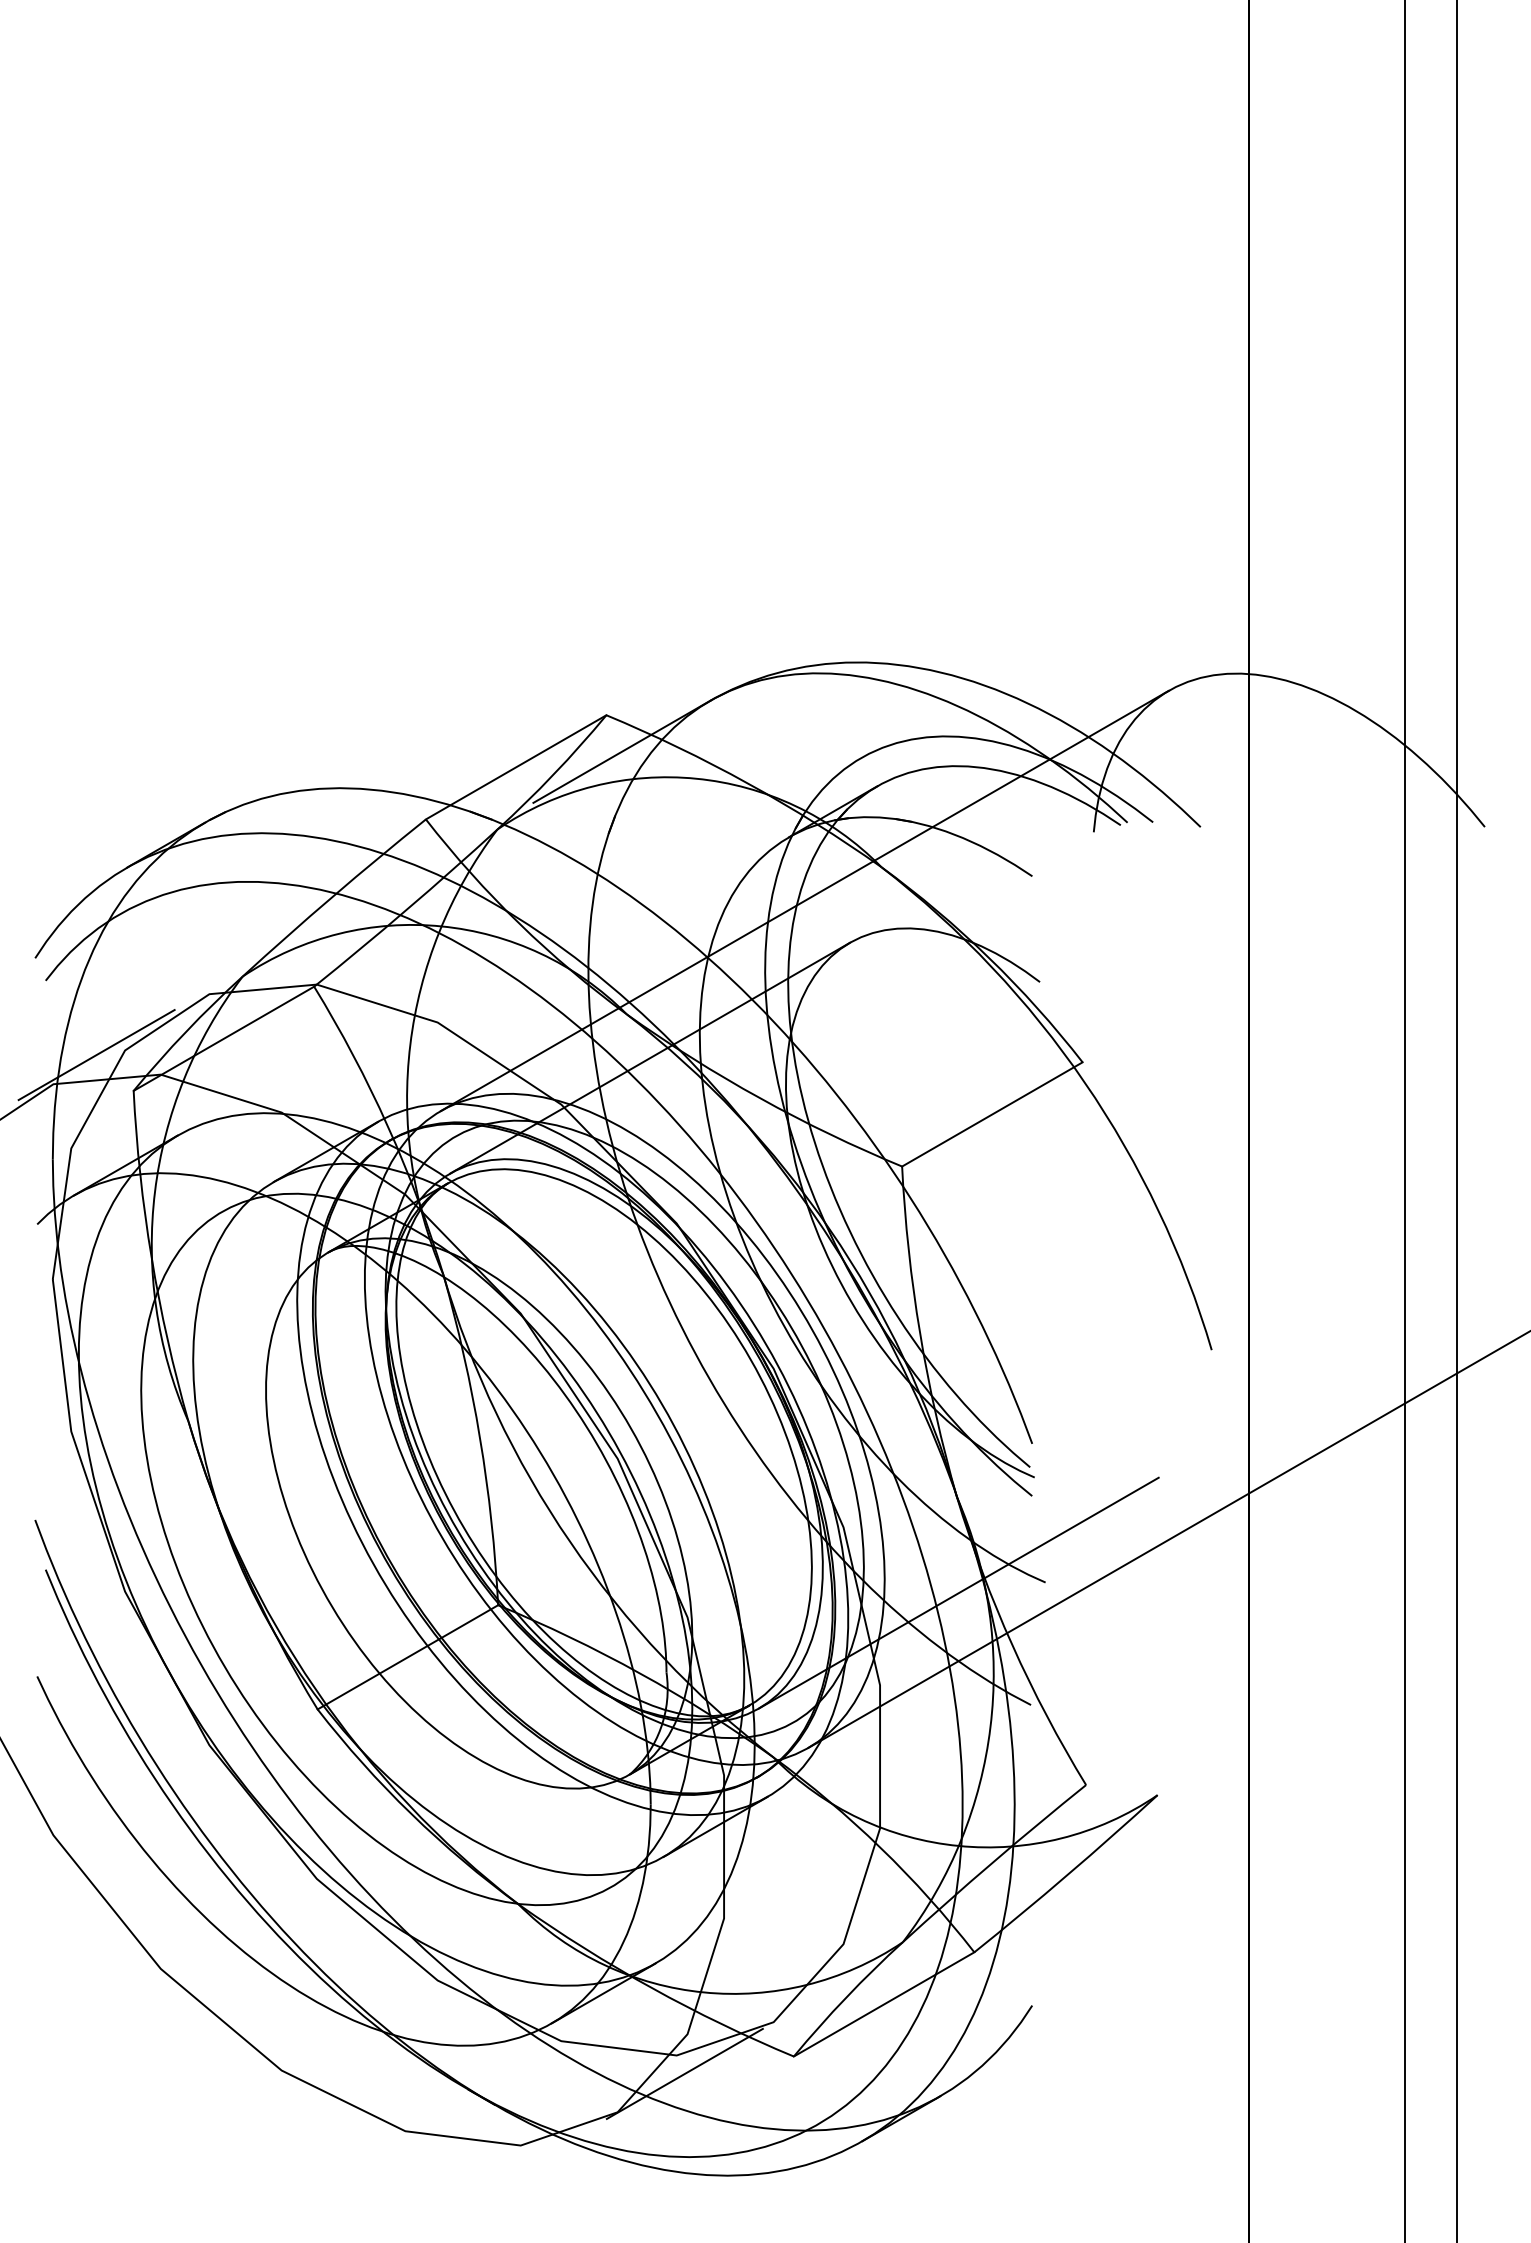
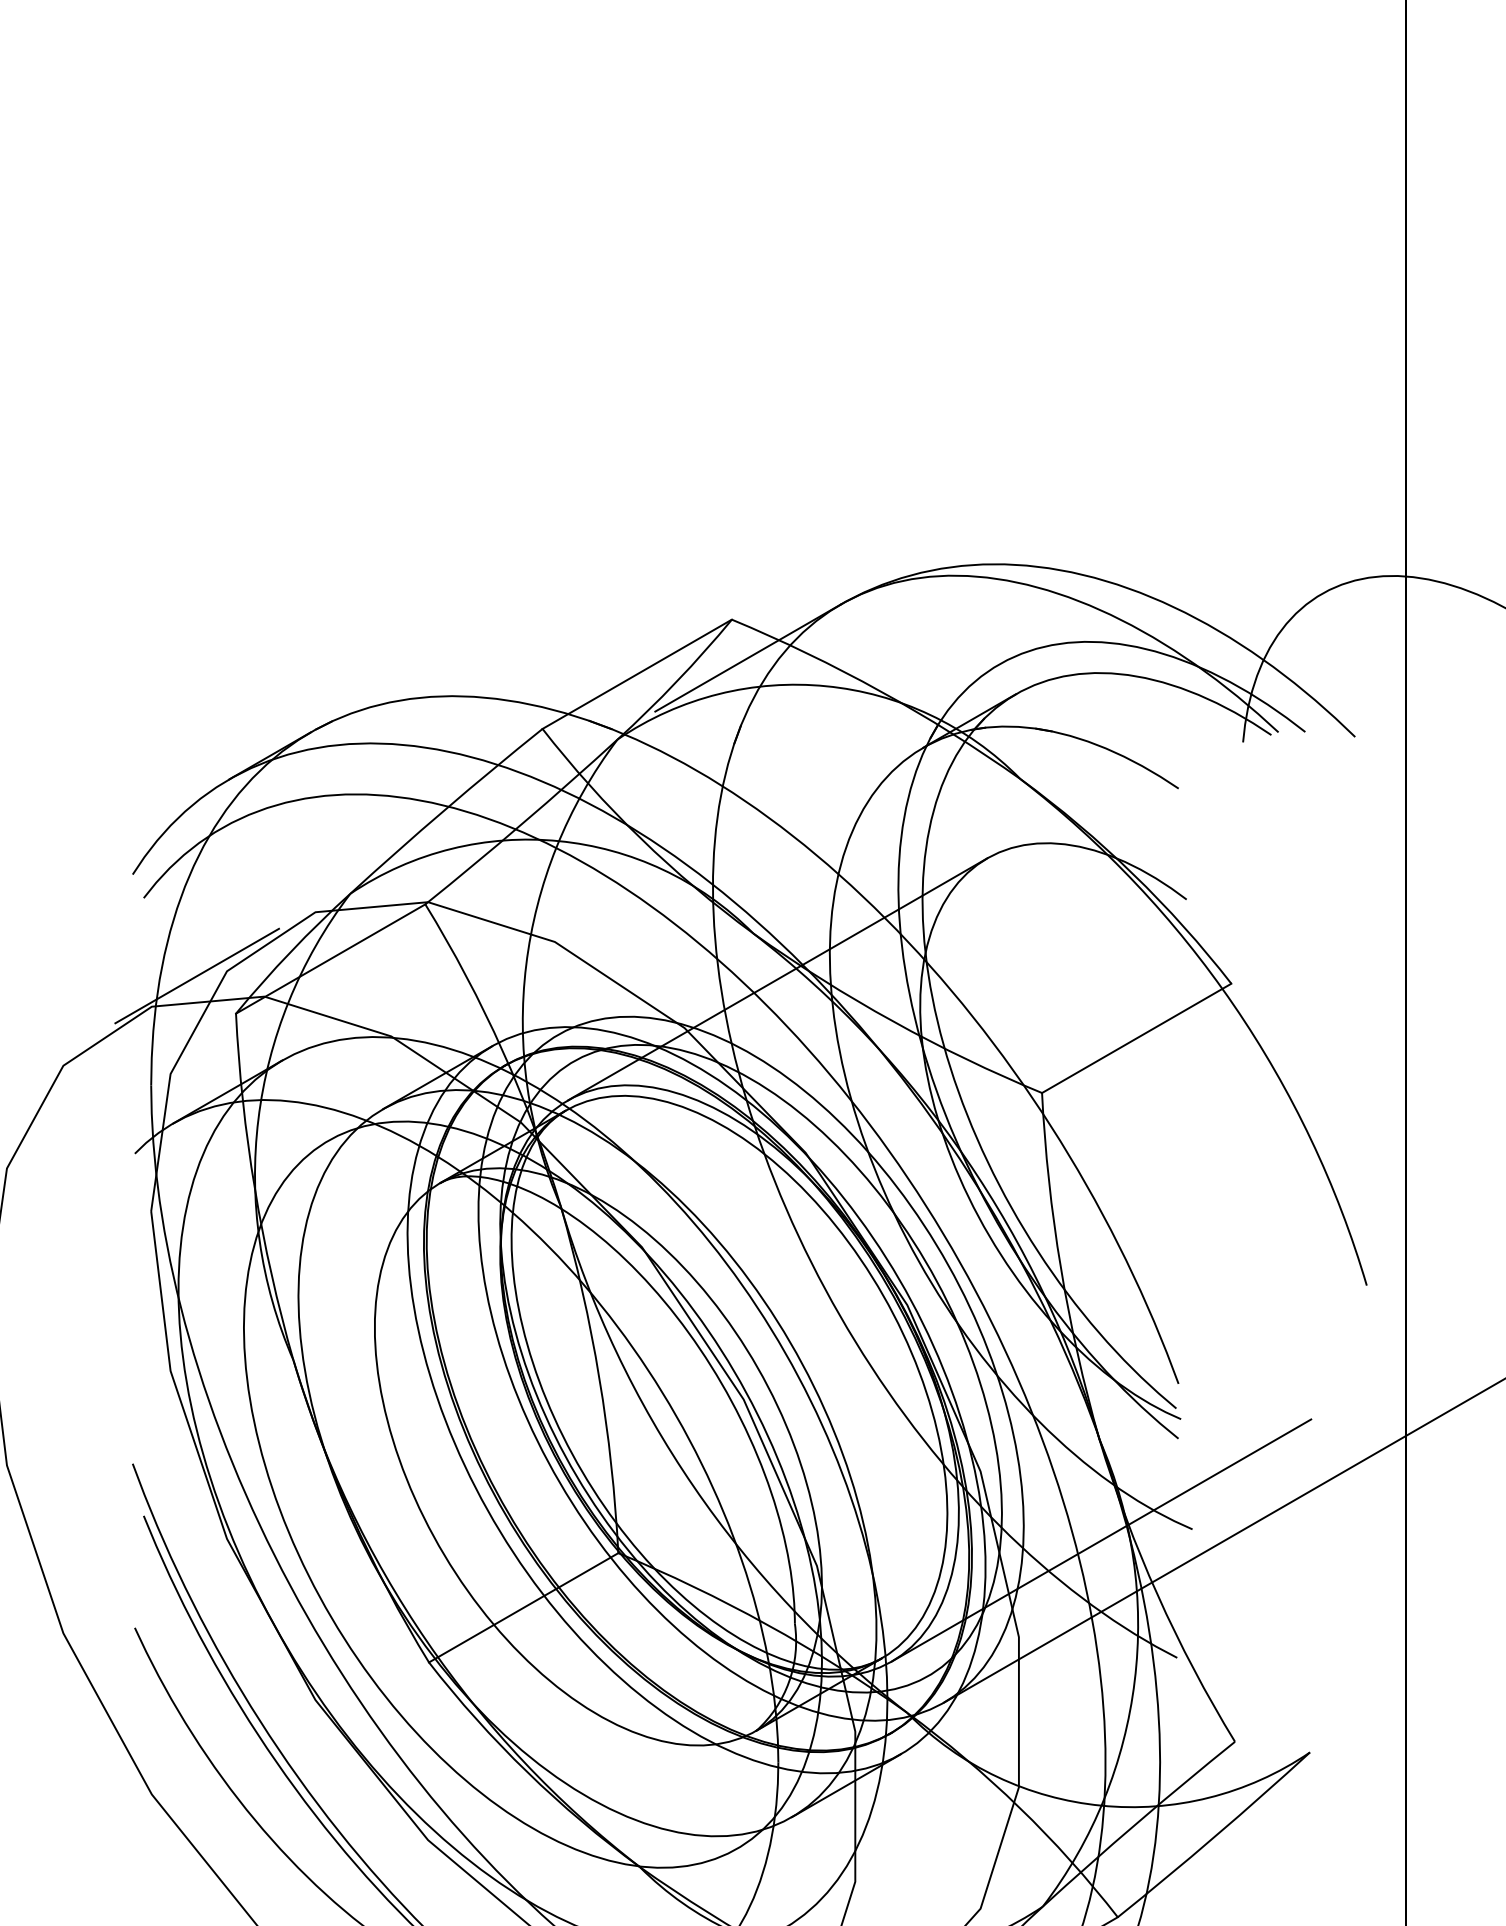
line: (804, 900) -> (939, 813), removed

